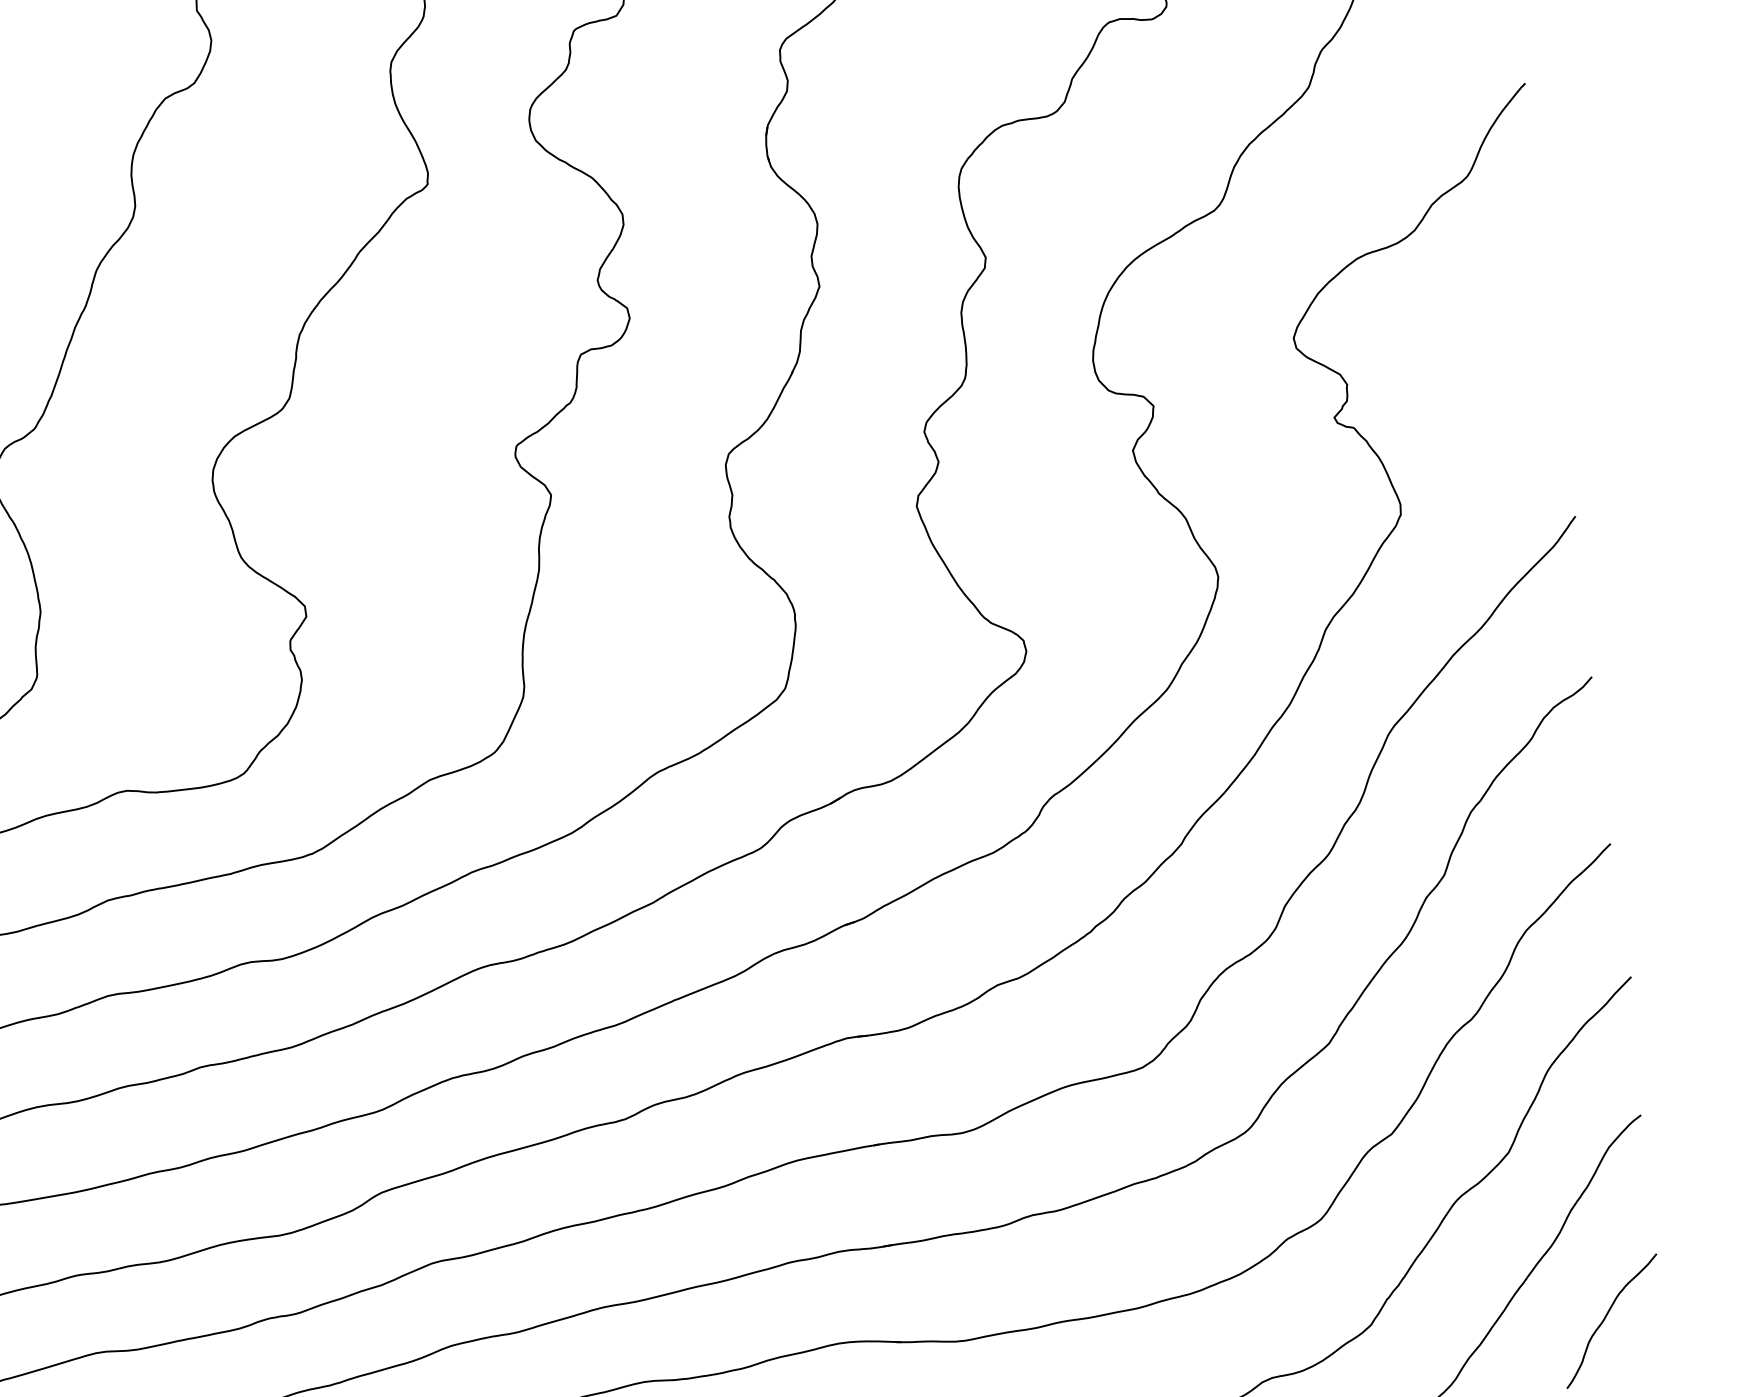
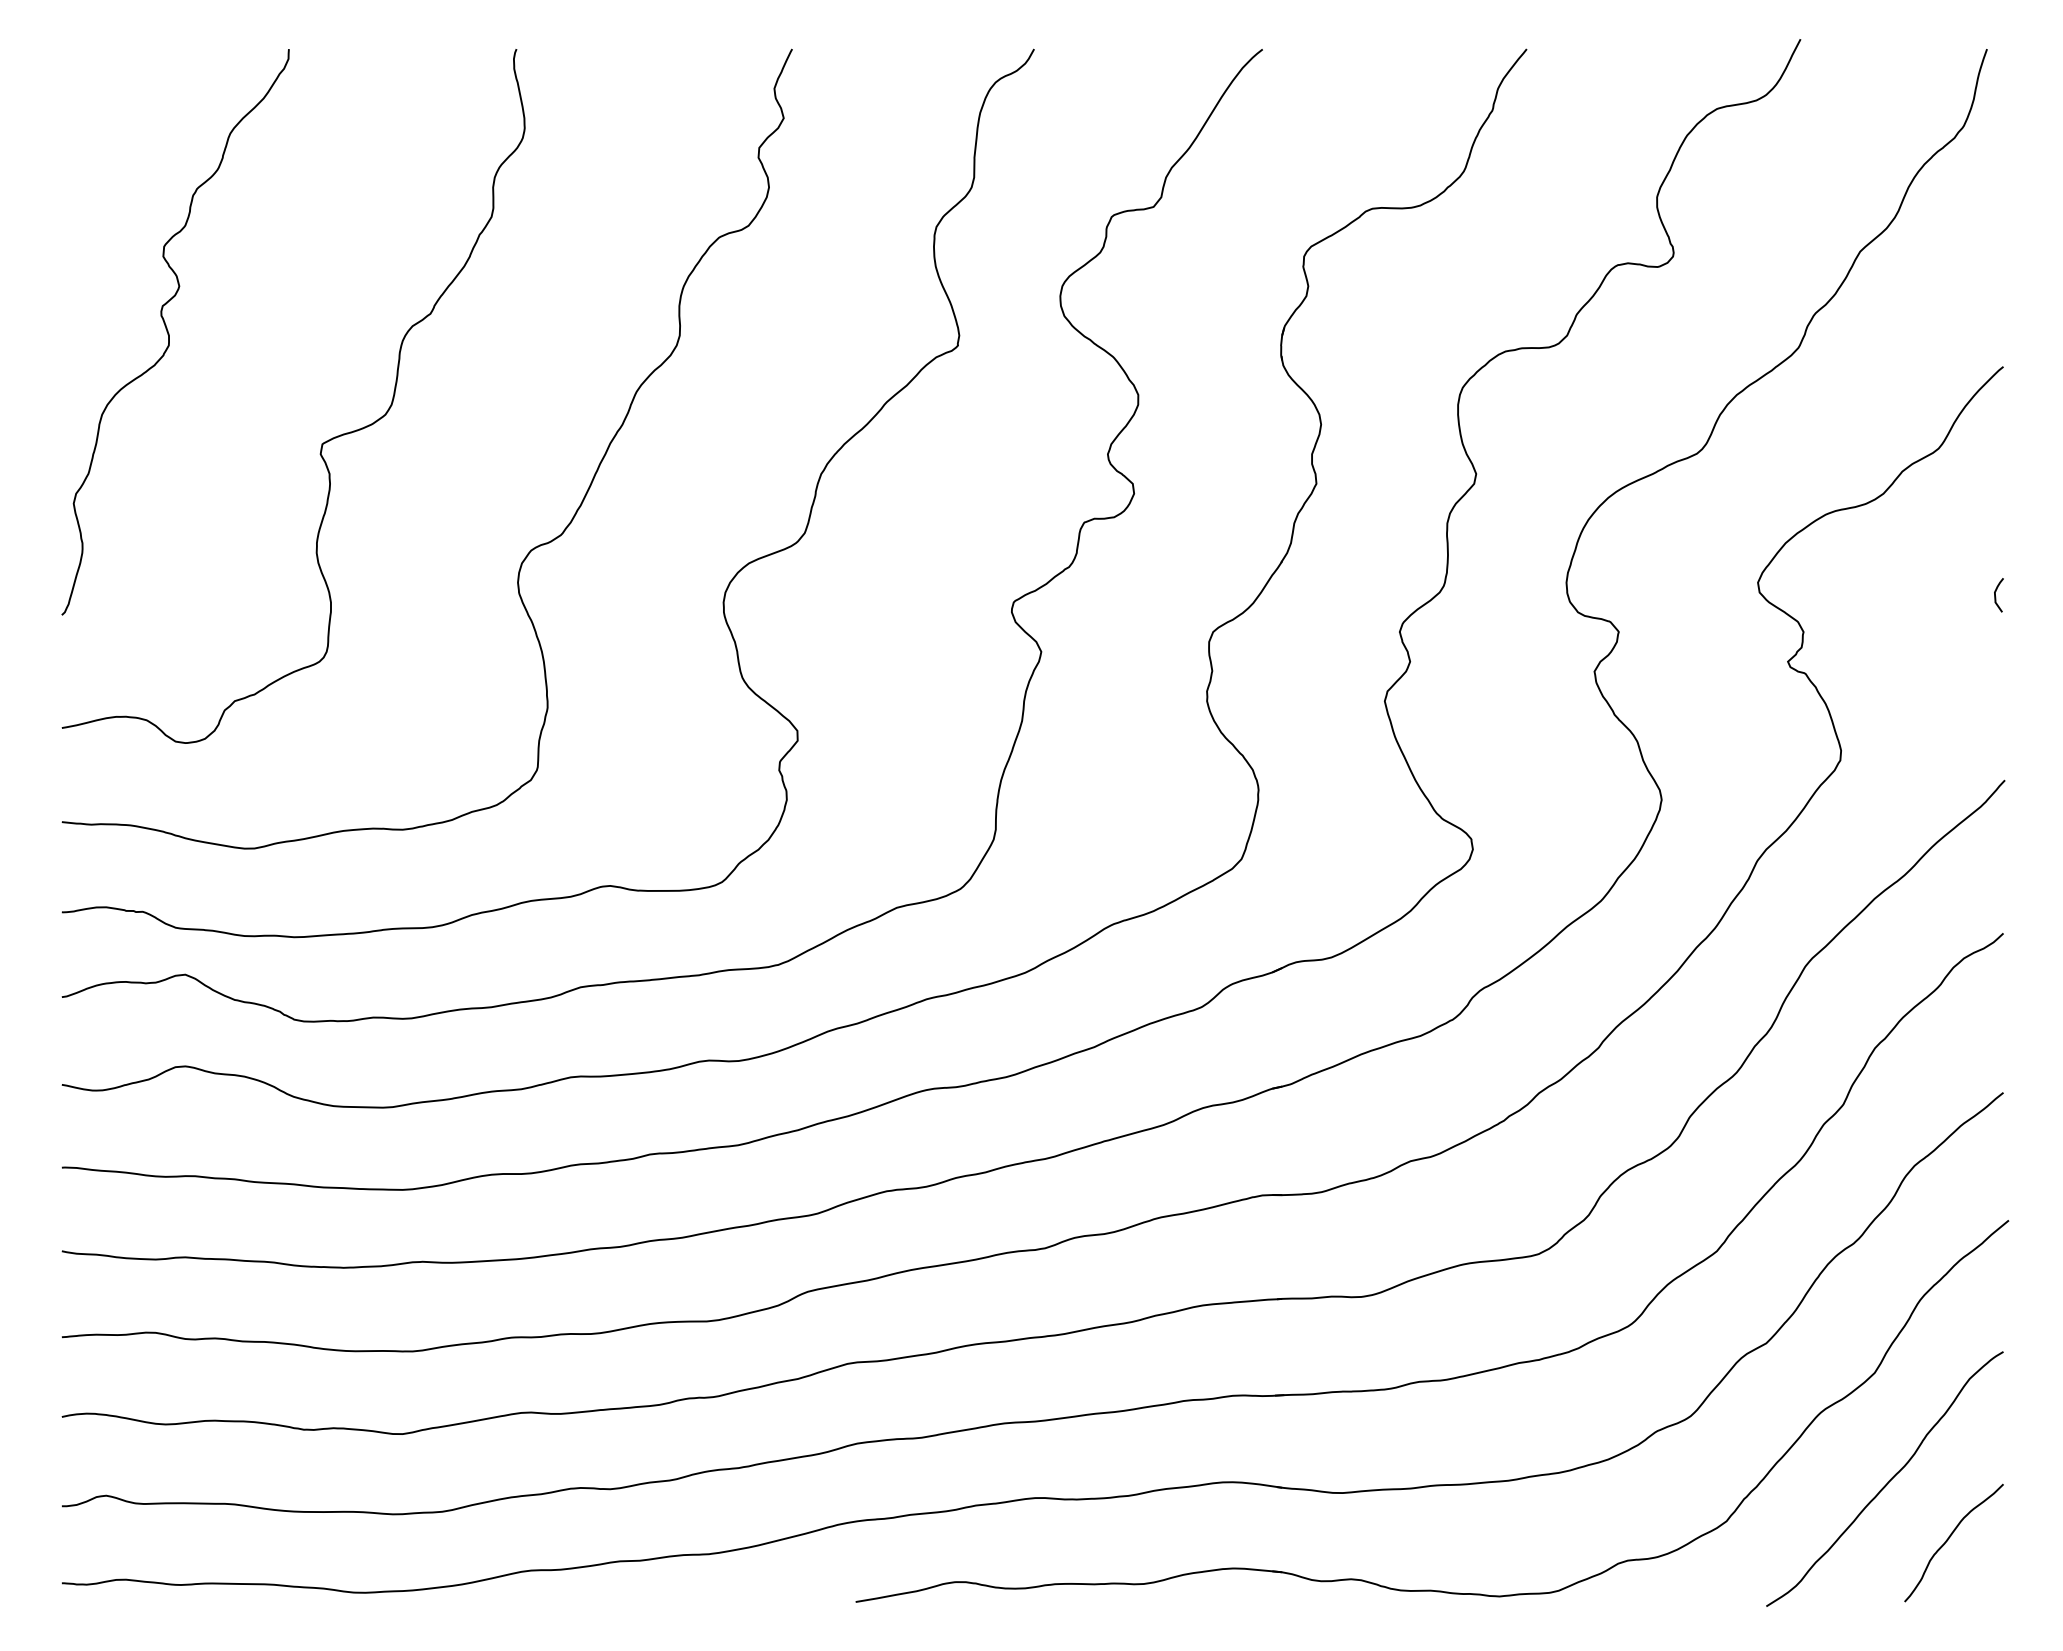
curve: (1545, 325) -> (1996, 597), added

